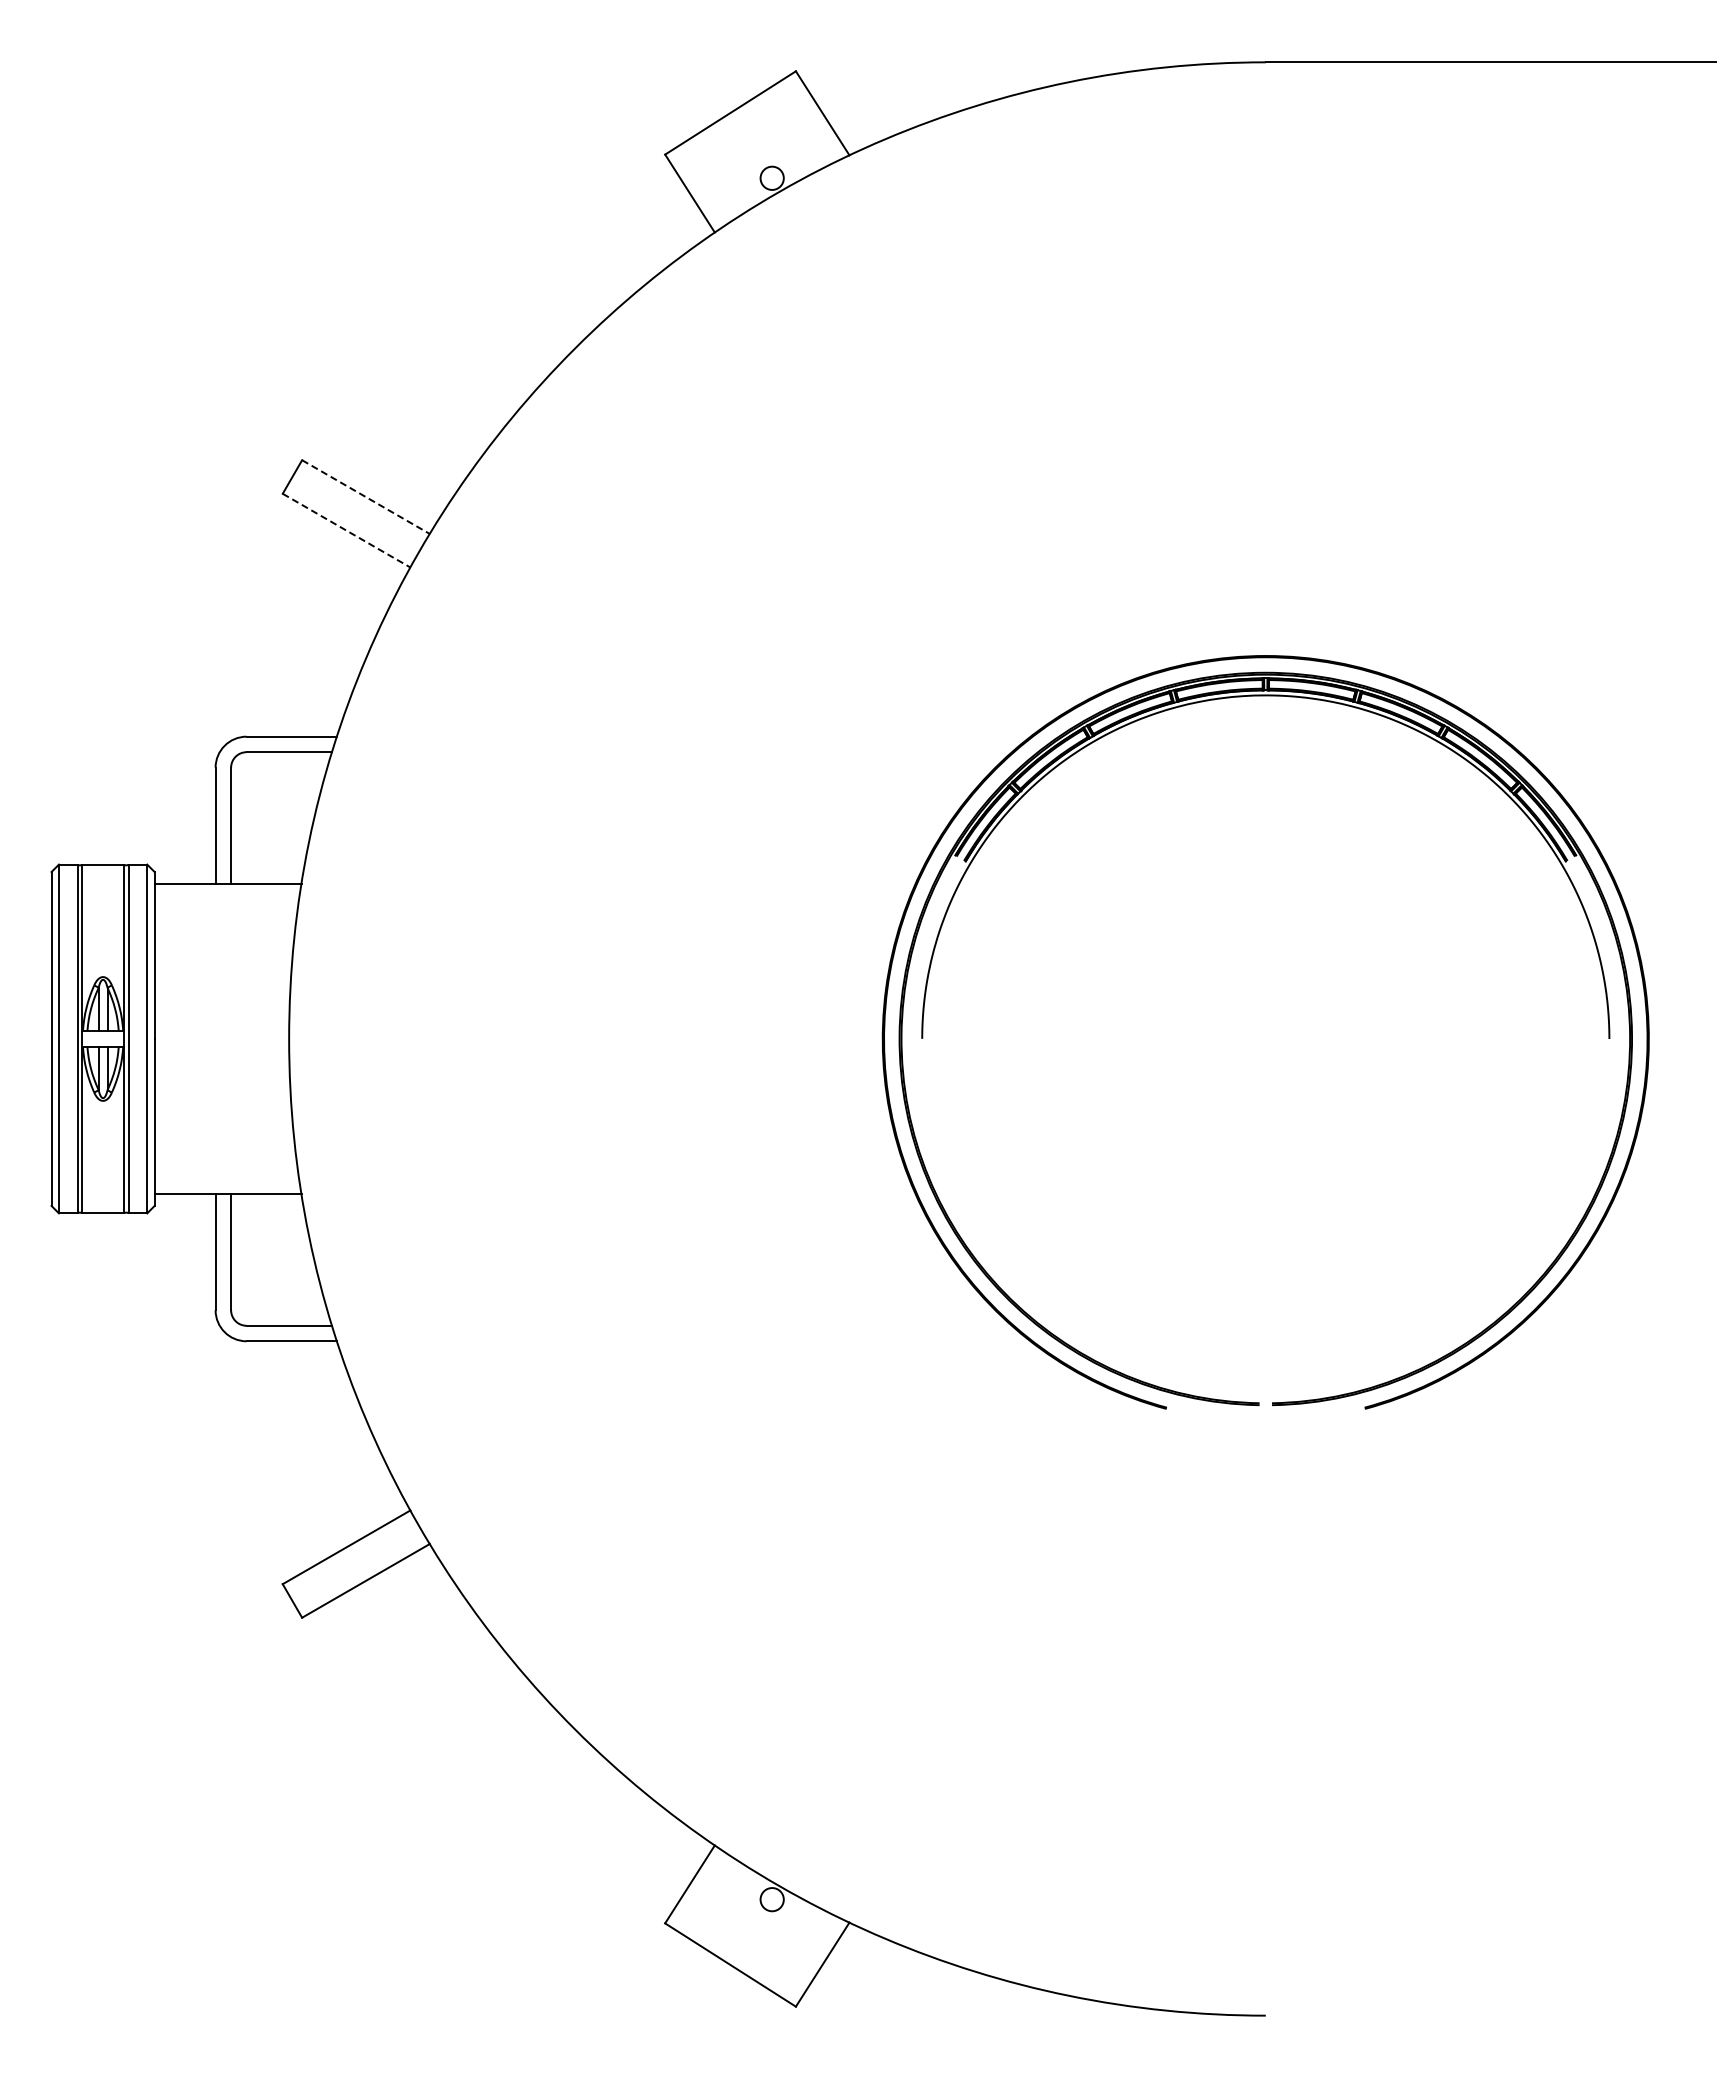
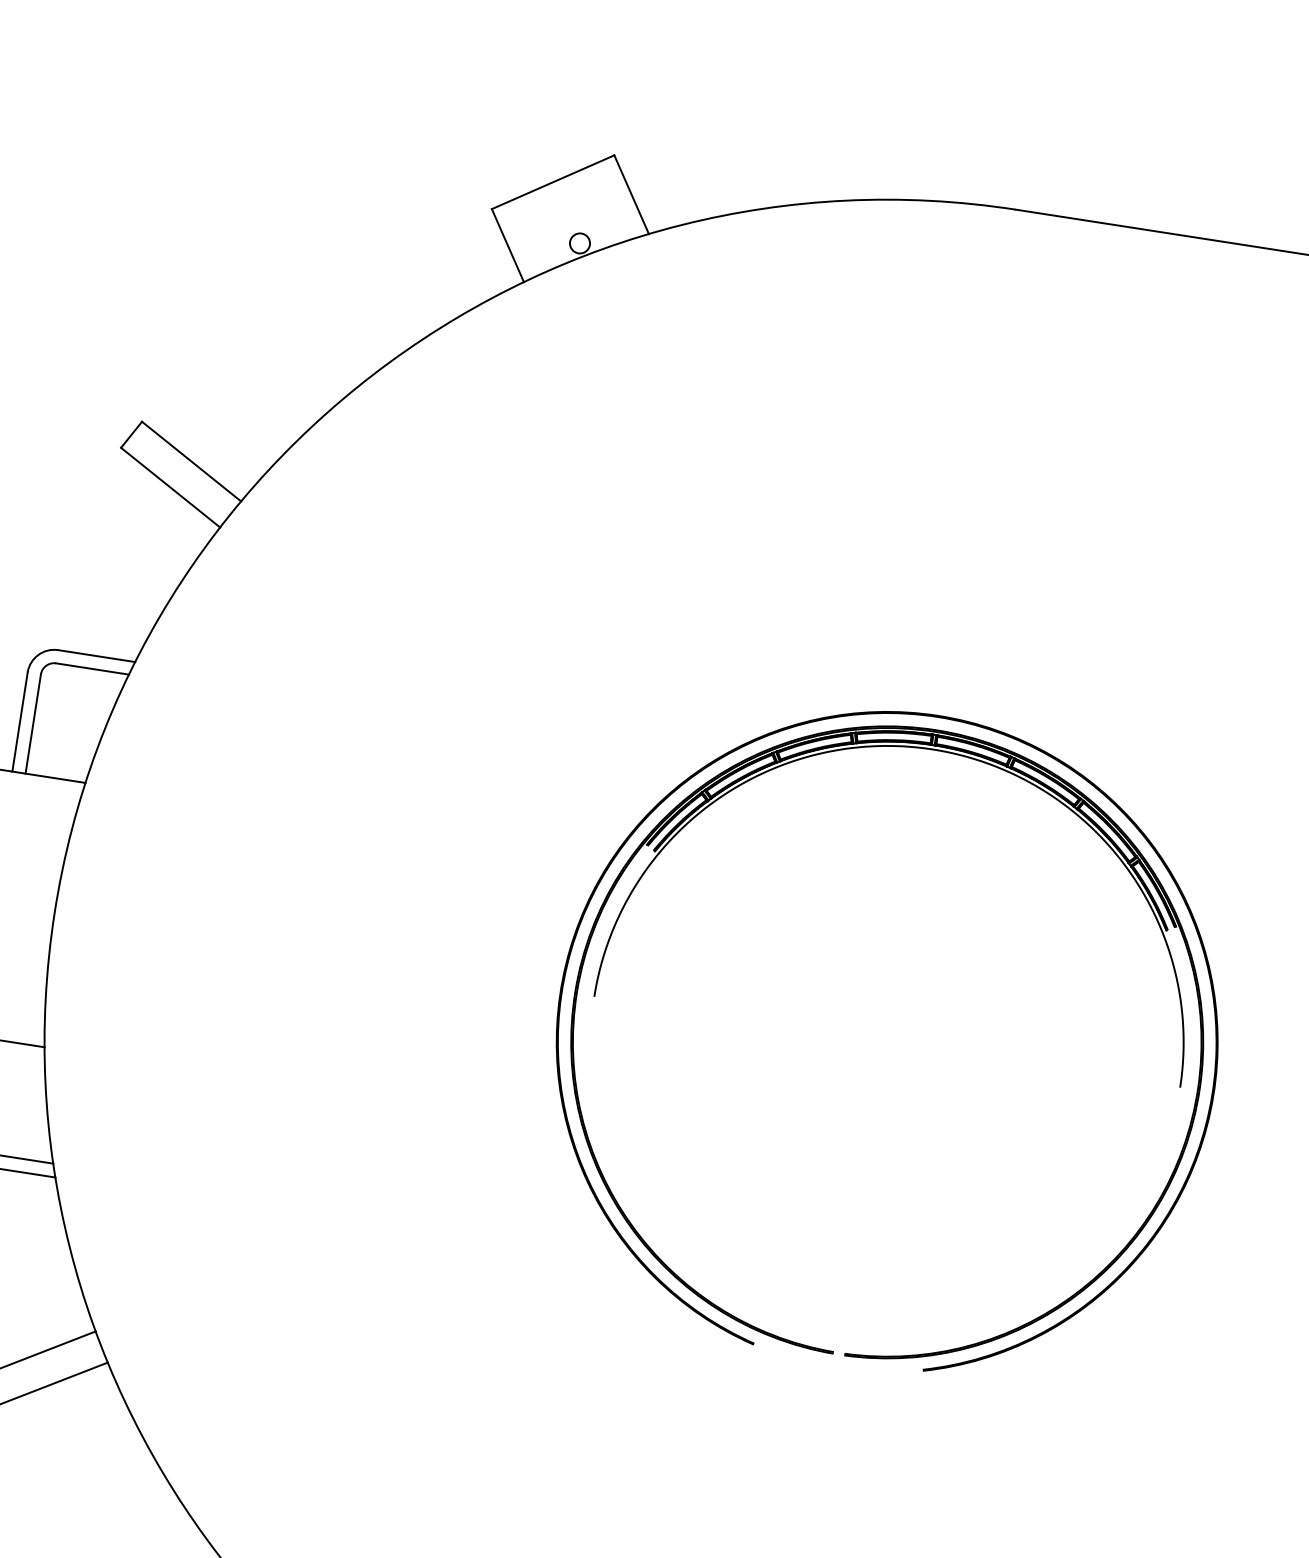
line: (365, 497) -> (191, 461), dashed -> solid
line: (346, 530) -> (170, 487), dashed -> solid

